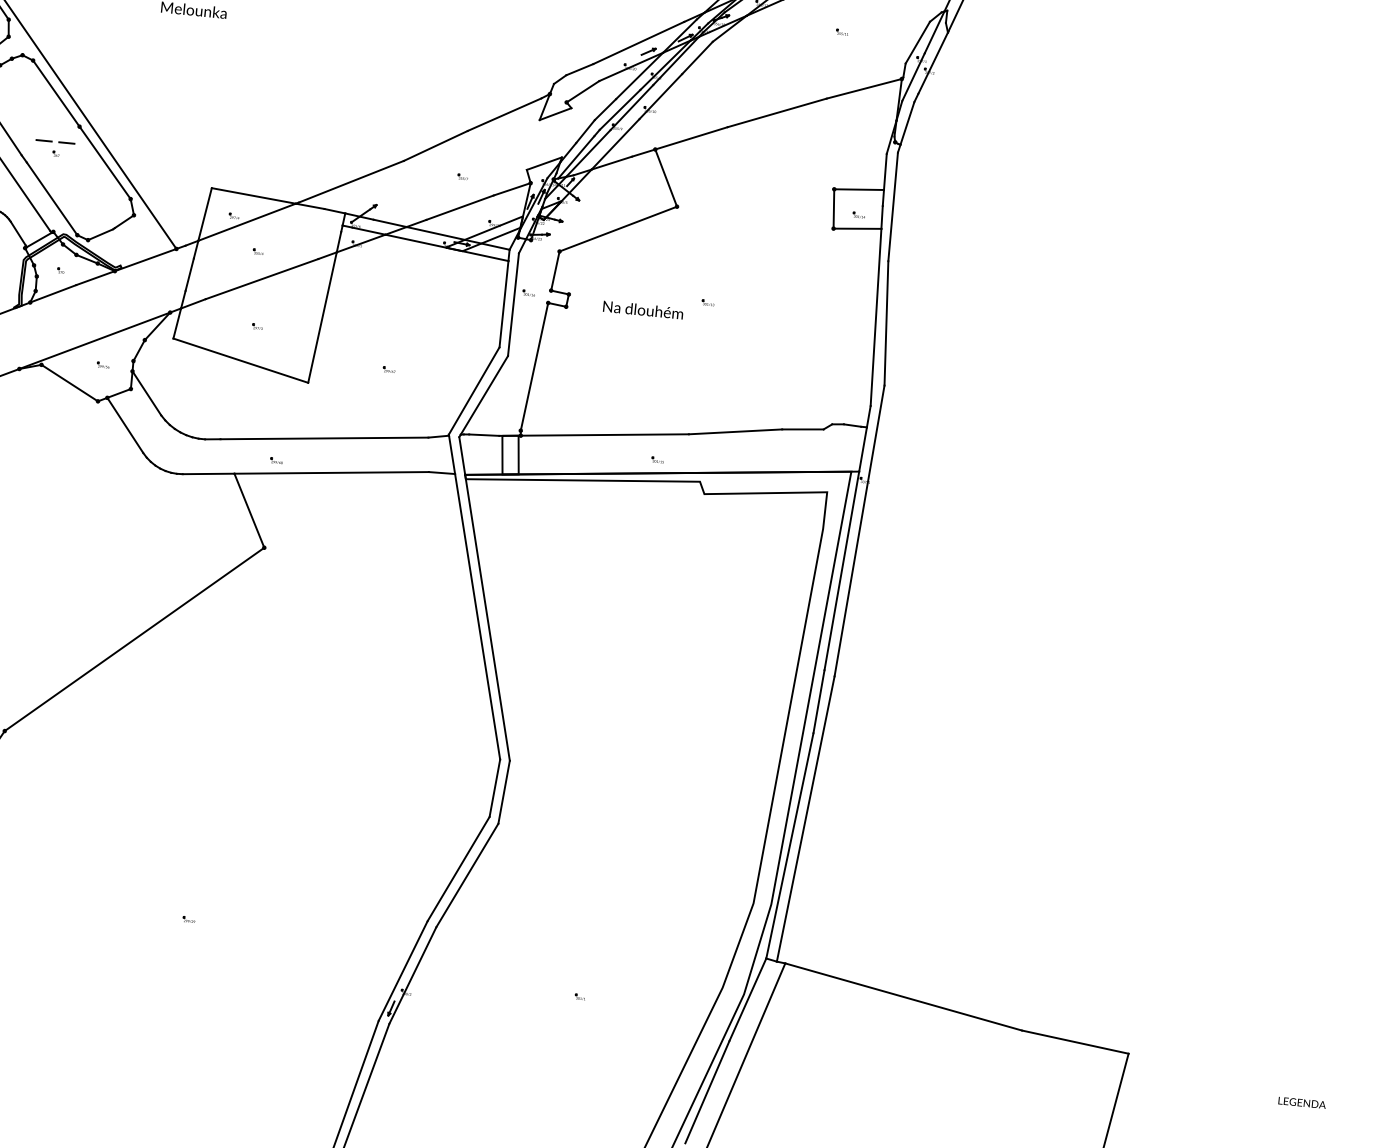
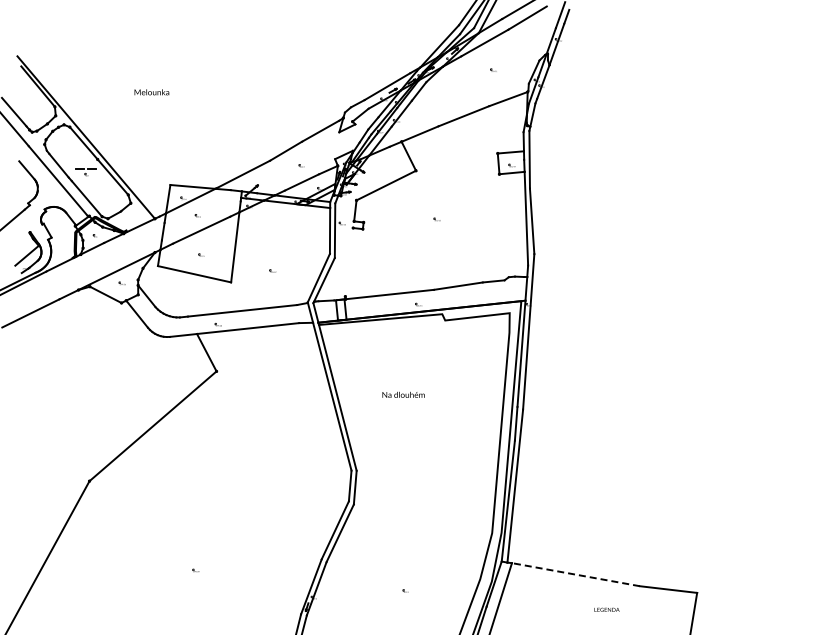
text: (643, 309) -> (403, 394), moved
line: (534, 367) -> (349, 262), removed
line: (902, 996) -> (575, 574), solid -> dashed
text: (1301, 1102) -> (606, 609), moved

